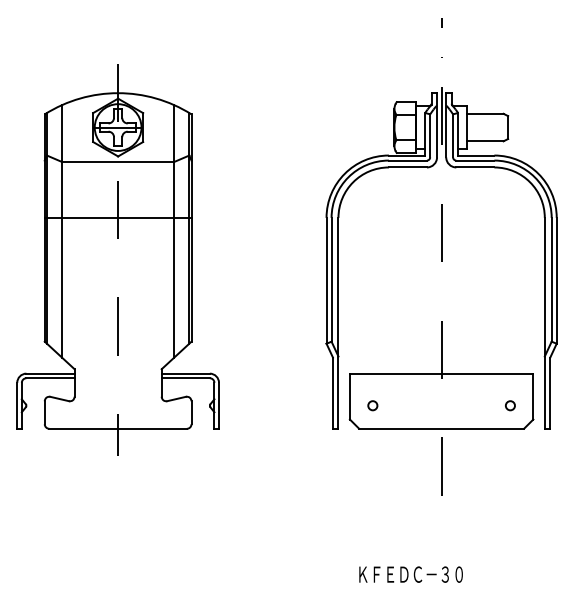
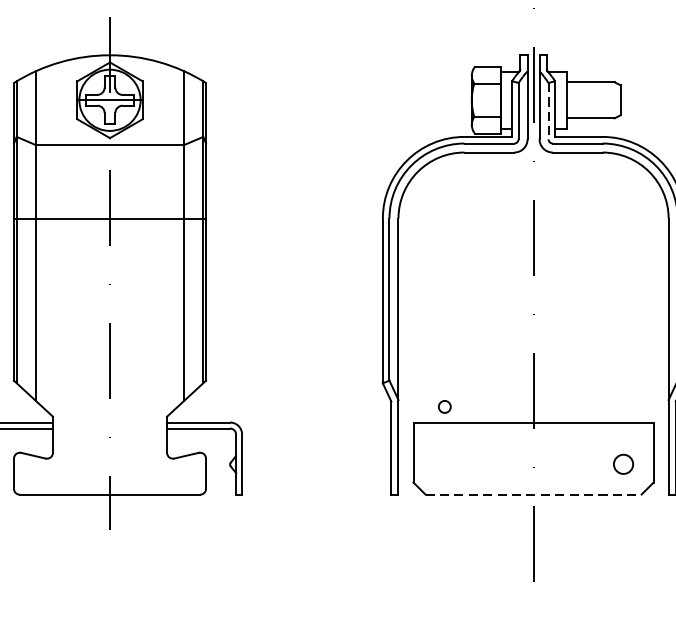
line: (453, 135) -> (549, 110), solid -> dashed
circle: (372, 405) -> (444, 406), moved
circle: (510, 405) -> (623, 464), size x1.6
line: (441, 428) -> (533, 494), solid -> dashed

